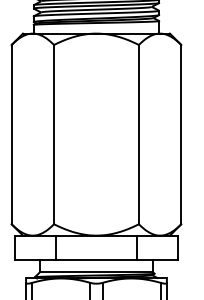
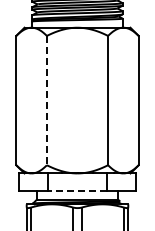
line: (53, 134) -> (46, 100), solid -> dashed
line: (96, 260) -> (77, 191), solid -> dashed

